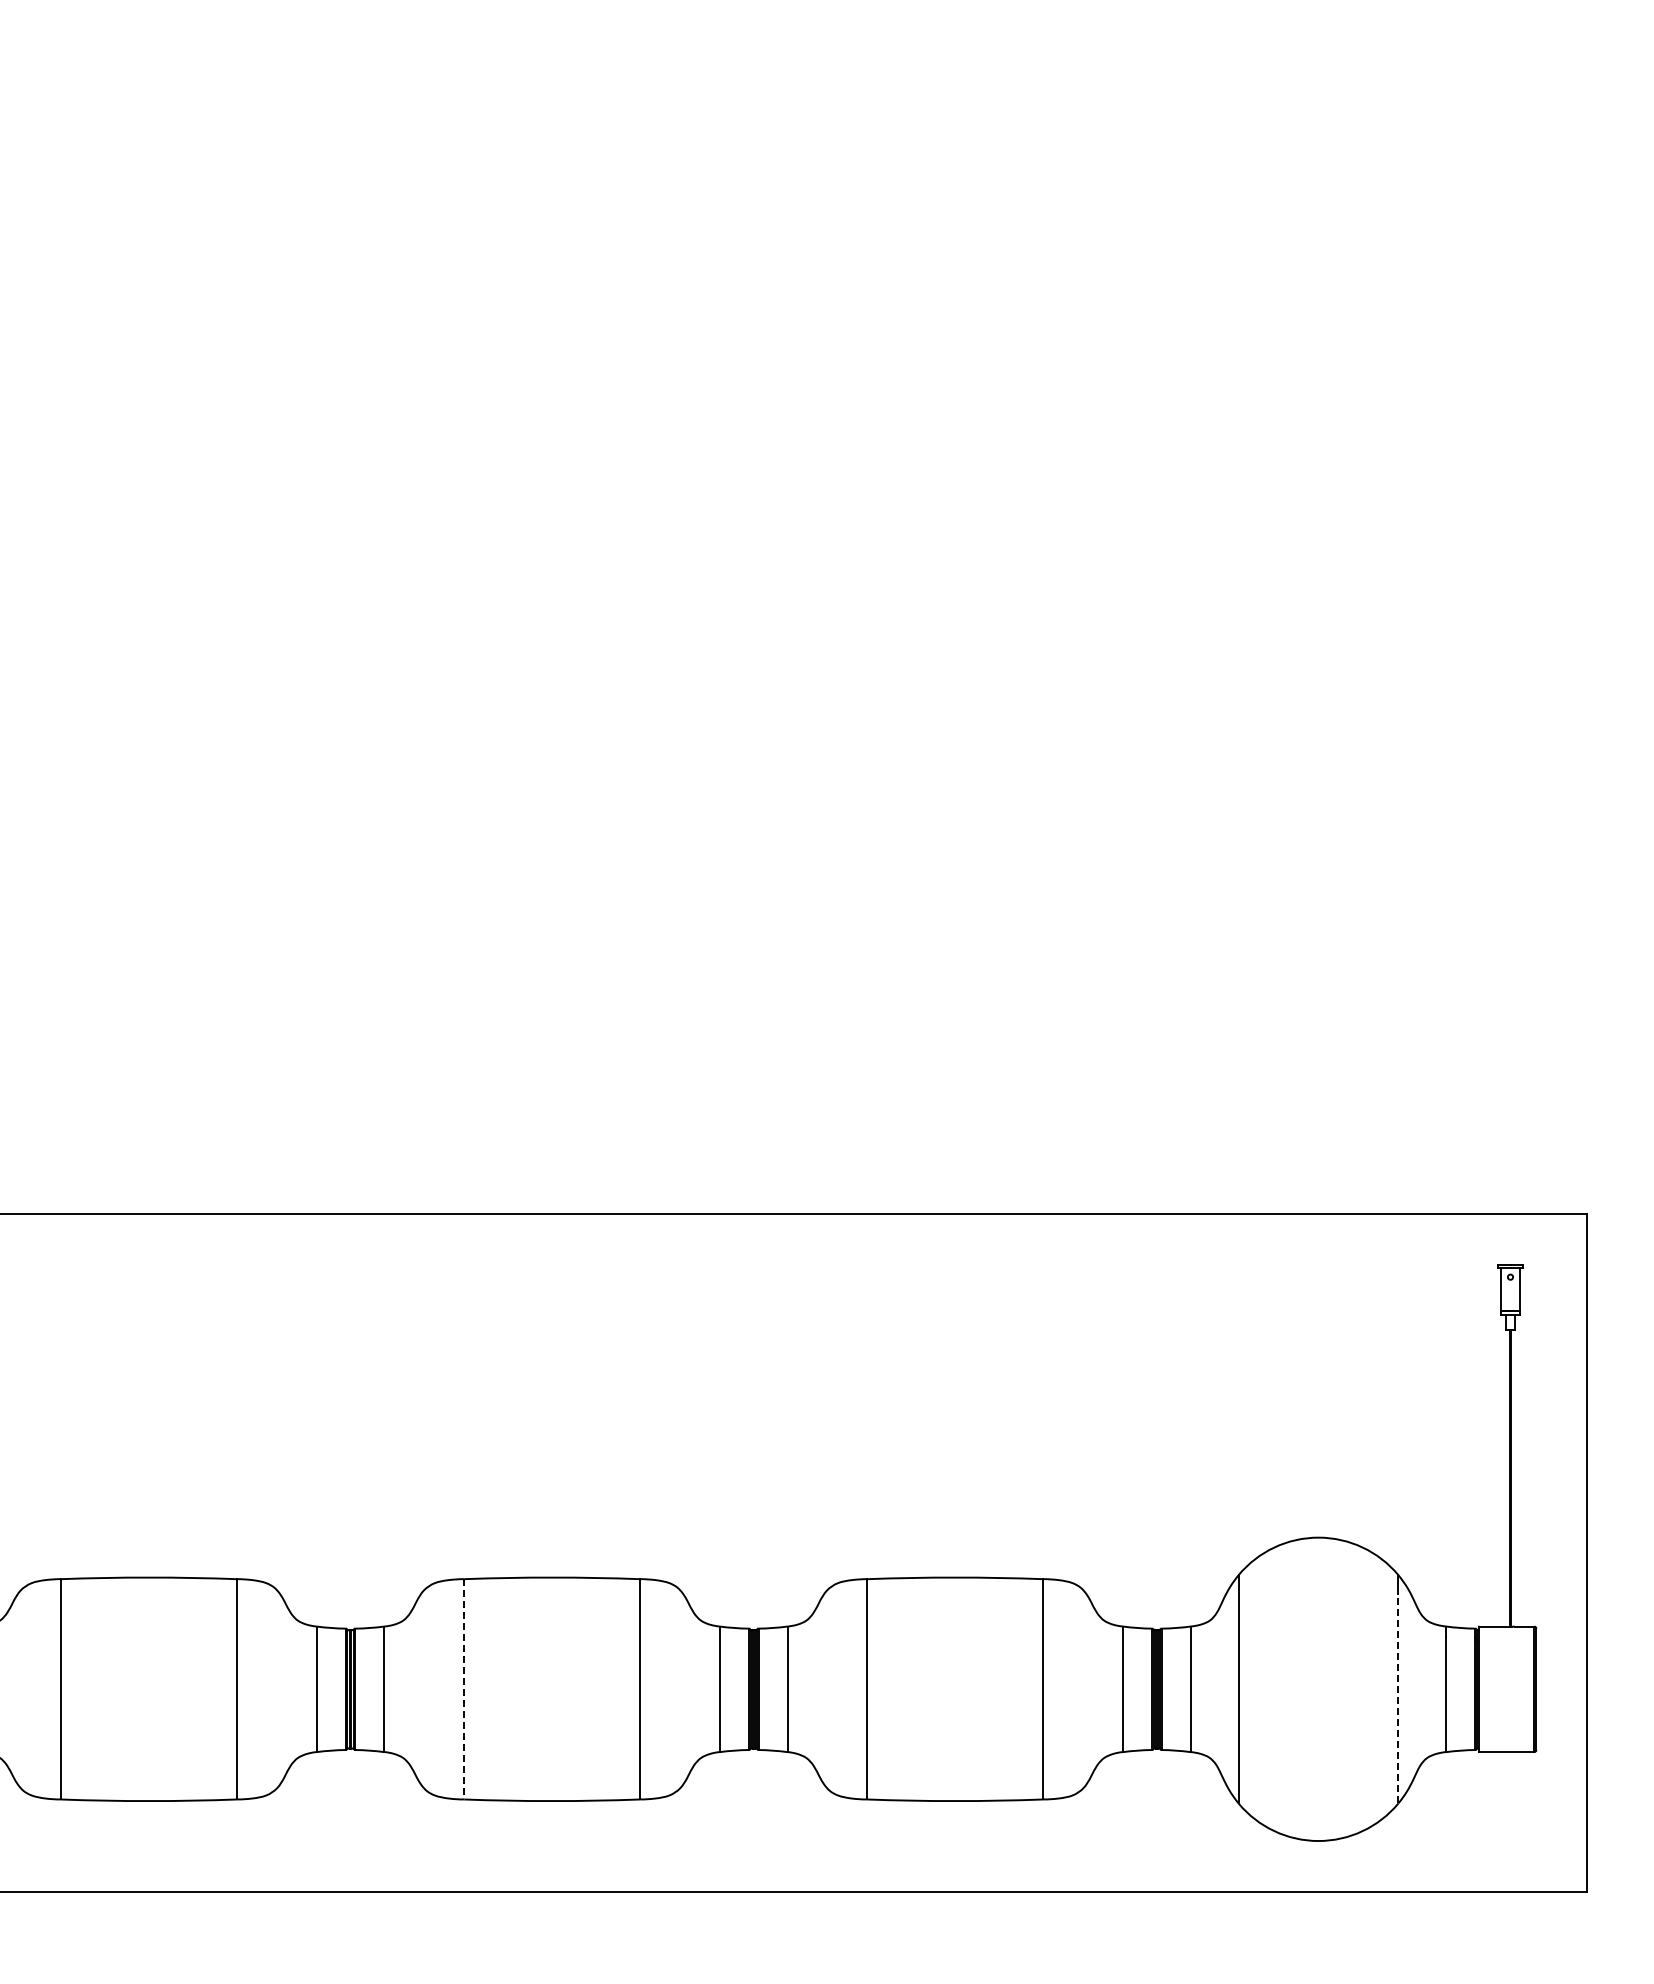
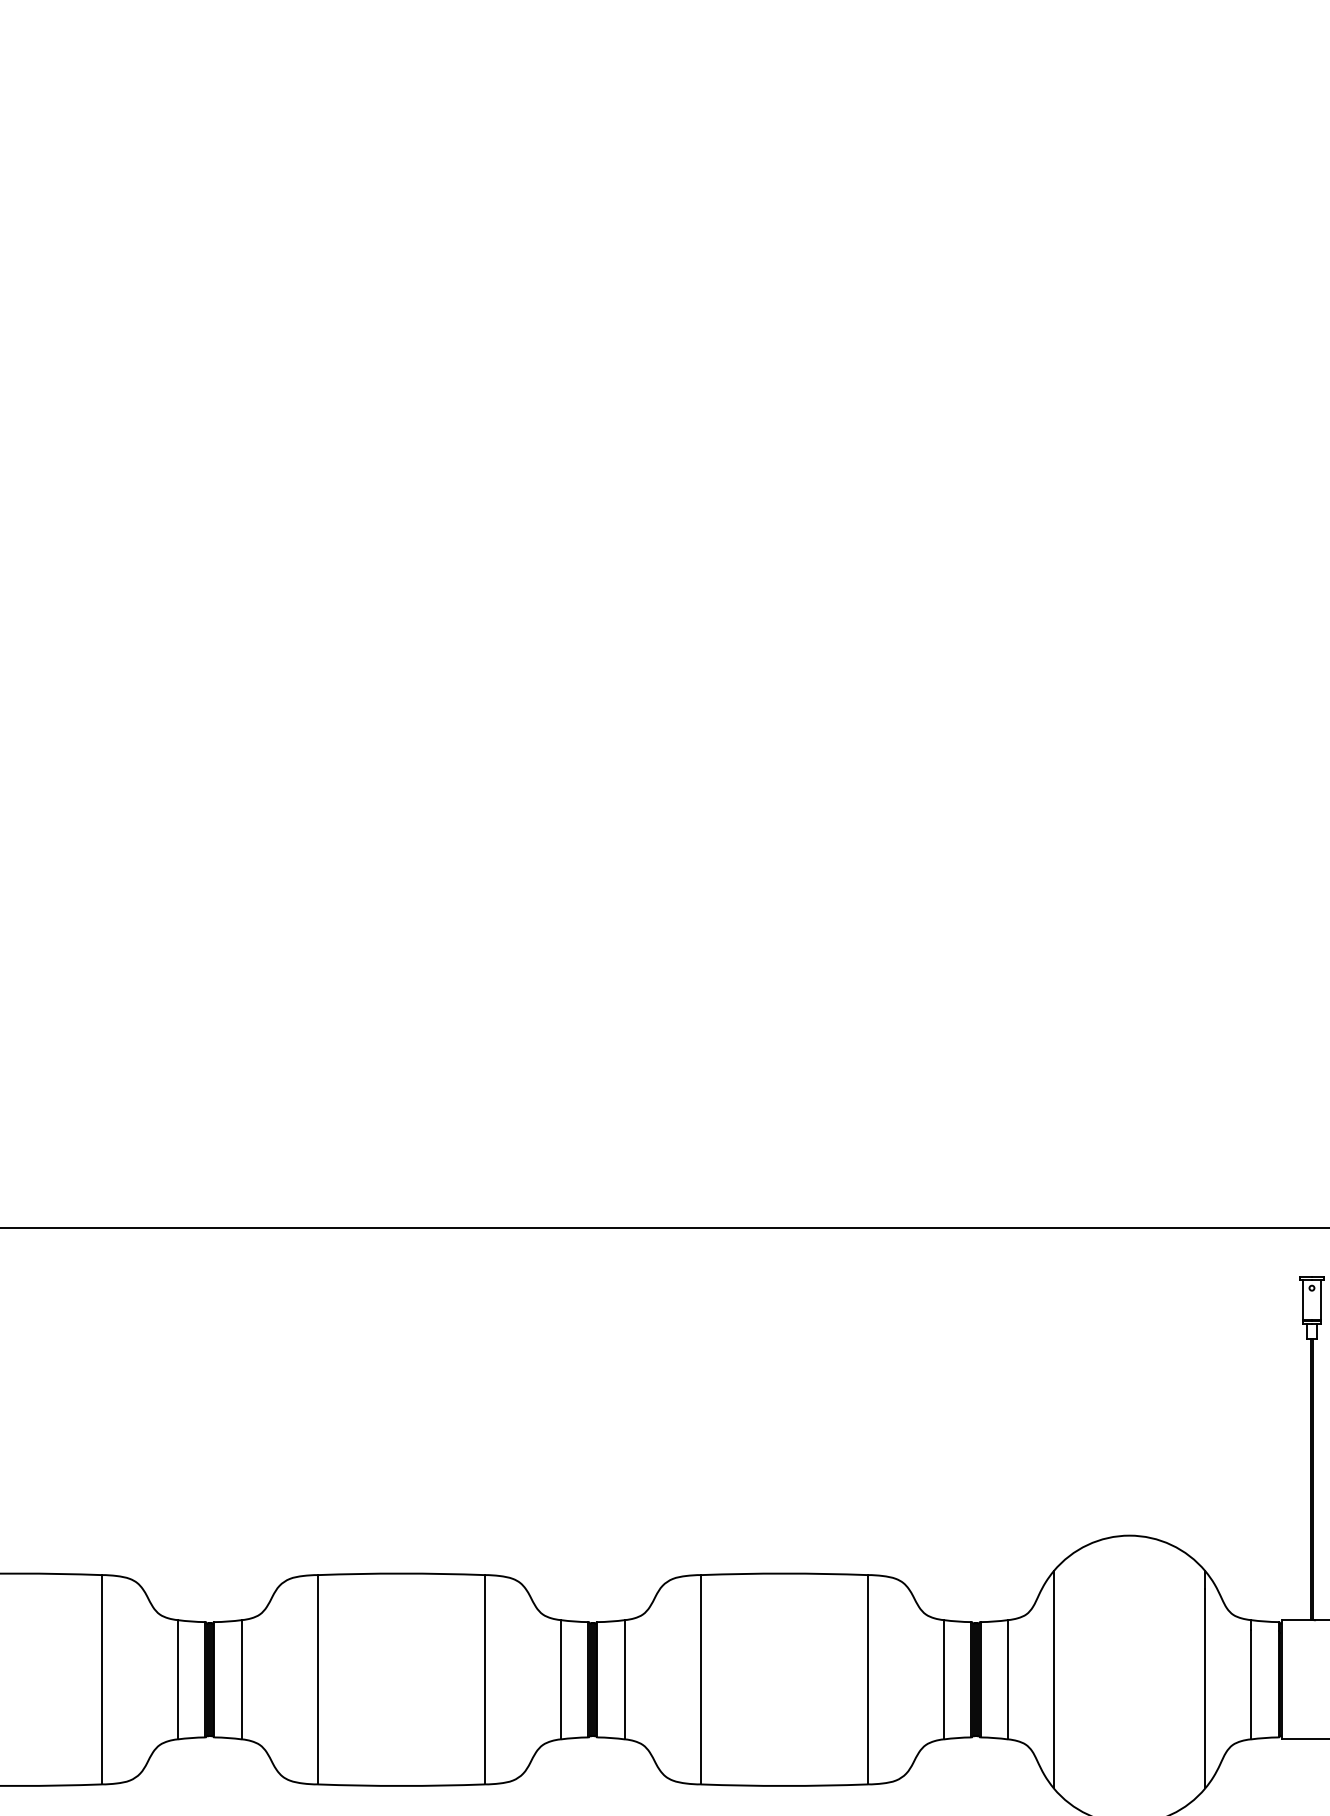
line: (464, 1689) -> (318, 1679), dashed -> solid
line: (1398, 1698) -> (1205, 1688), dashed -> solid

